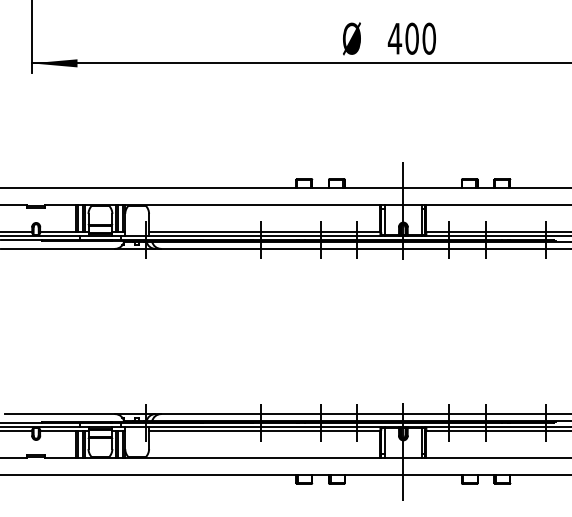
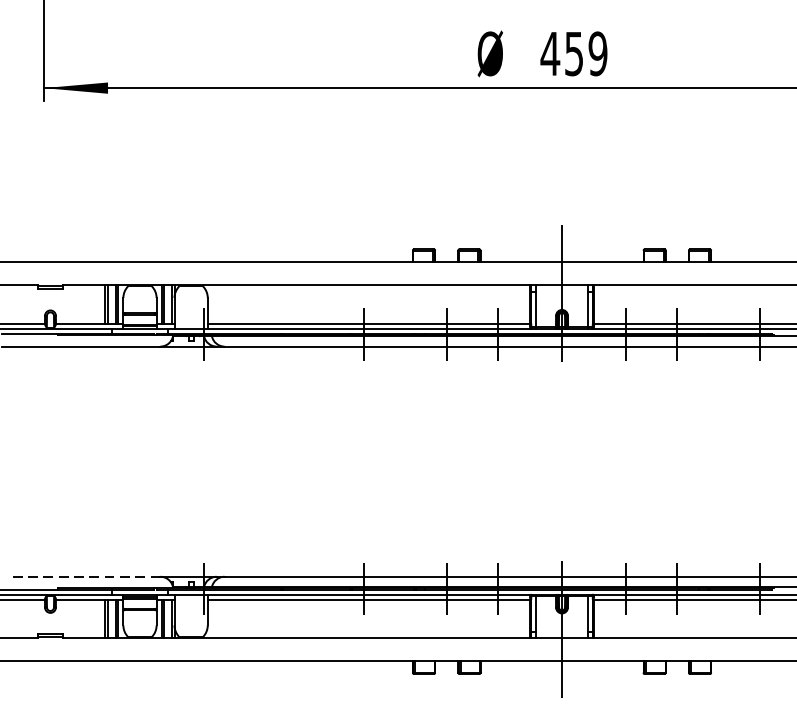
text: (420, 38) -> (585, 53), 400 -> 459
line: (59, 414) -> (82, 577), solid -> dashed

